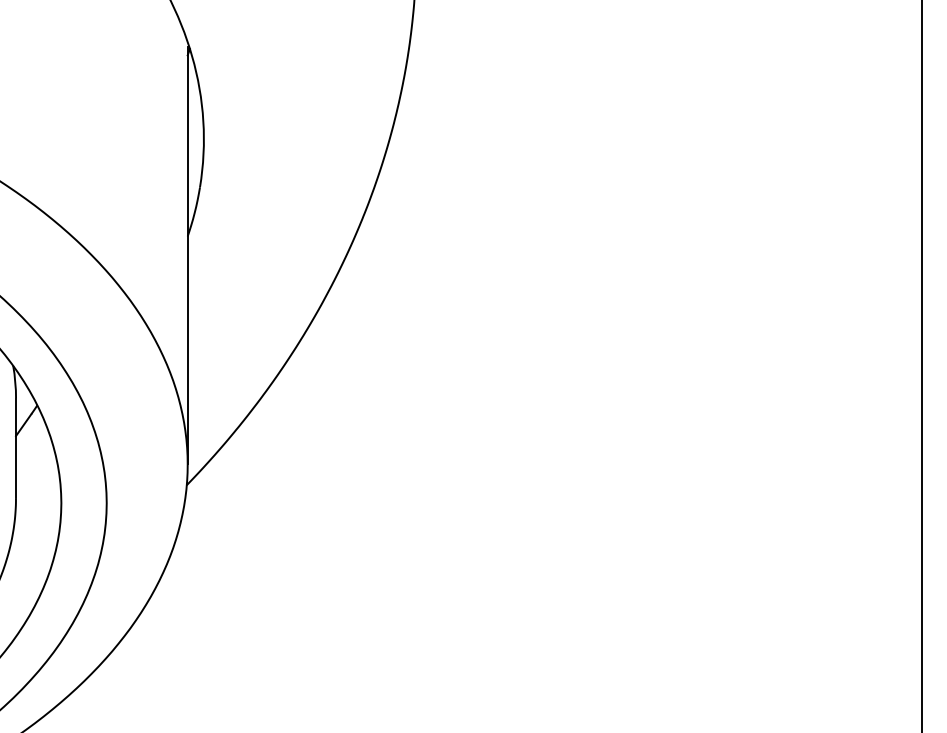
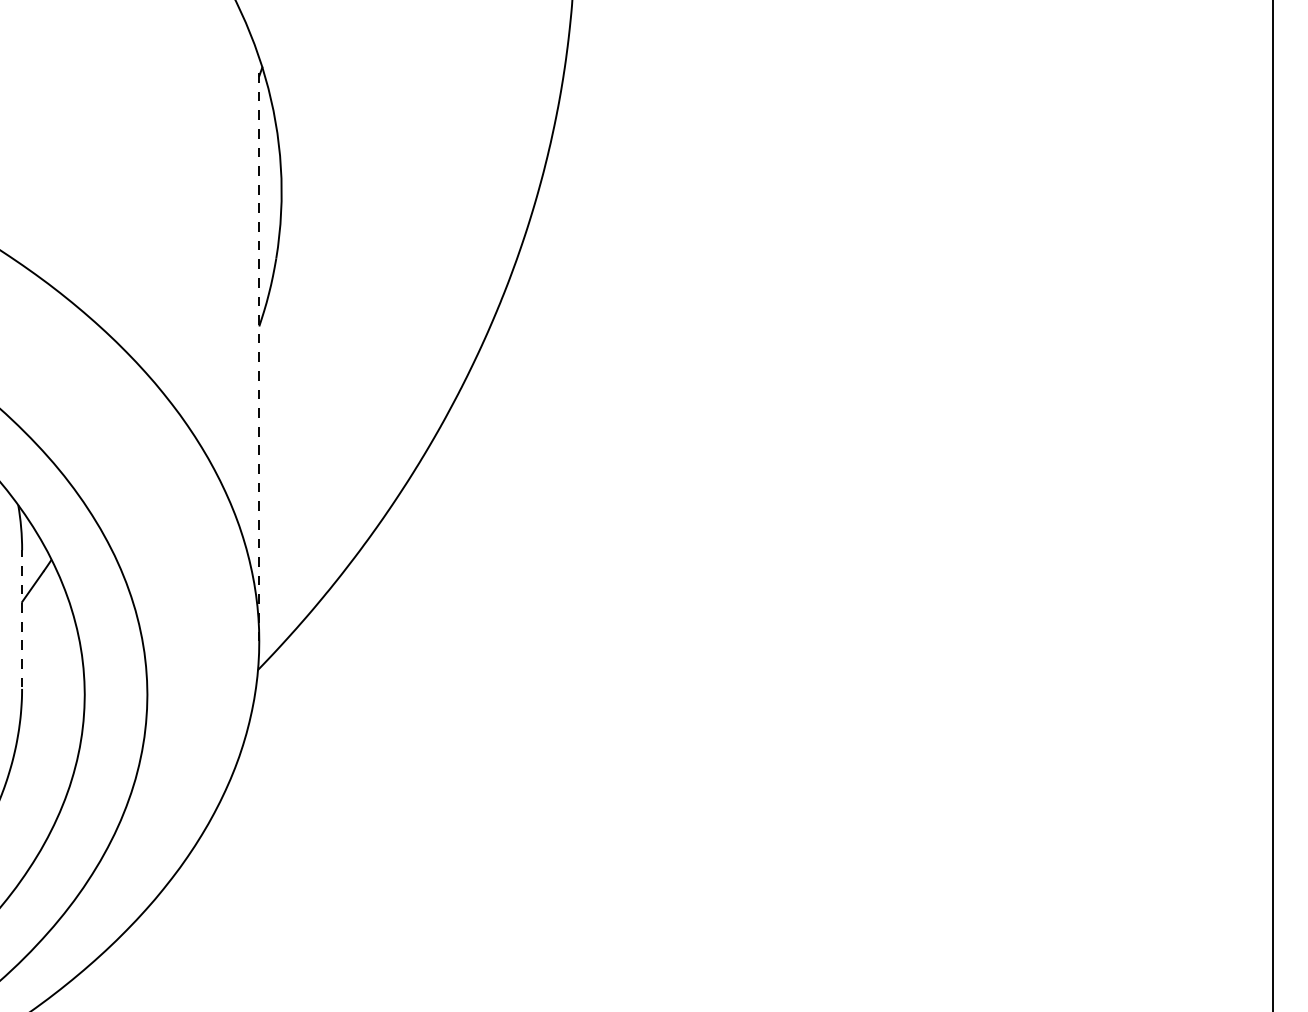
line: (187, 255) -> (258, 352), solid -> dashed
line: (16, 448) -> (22, 619), solid -> dashed

